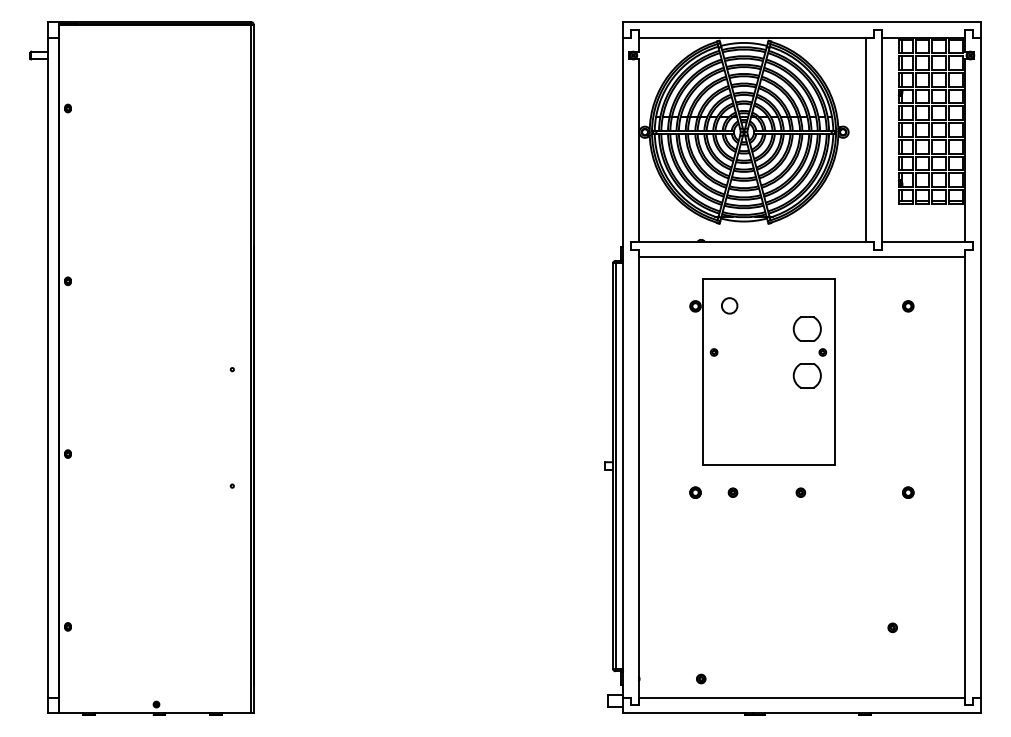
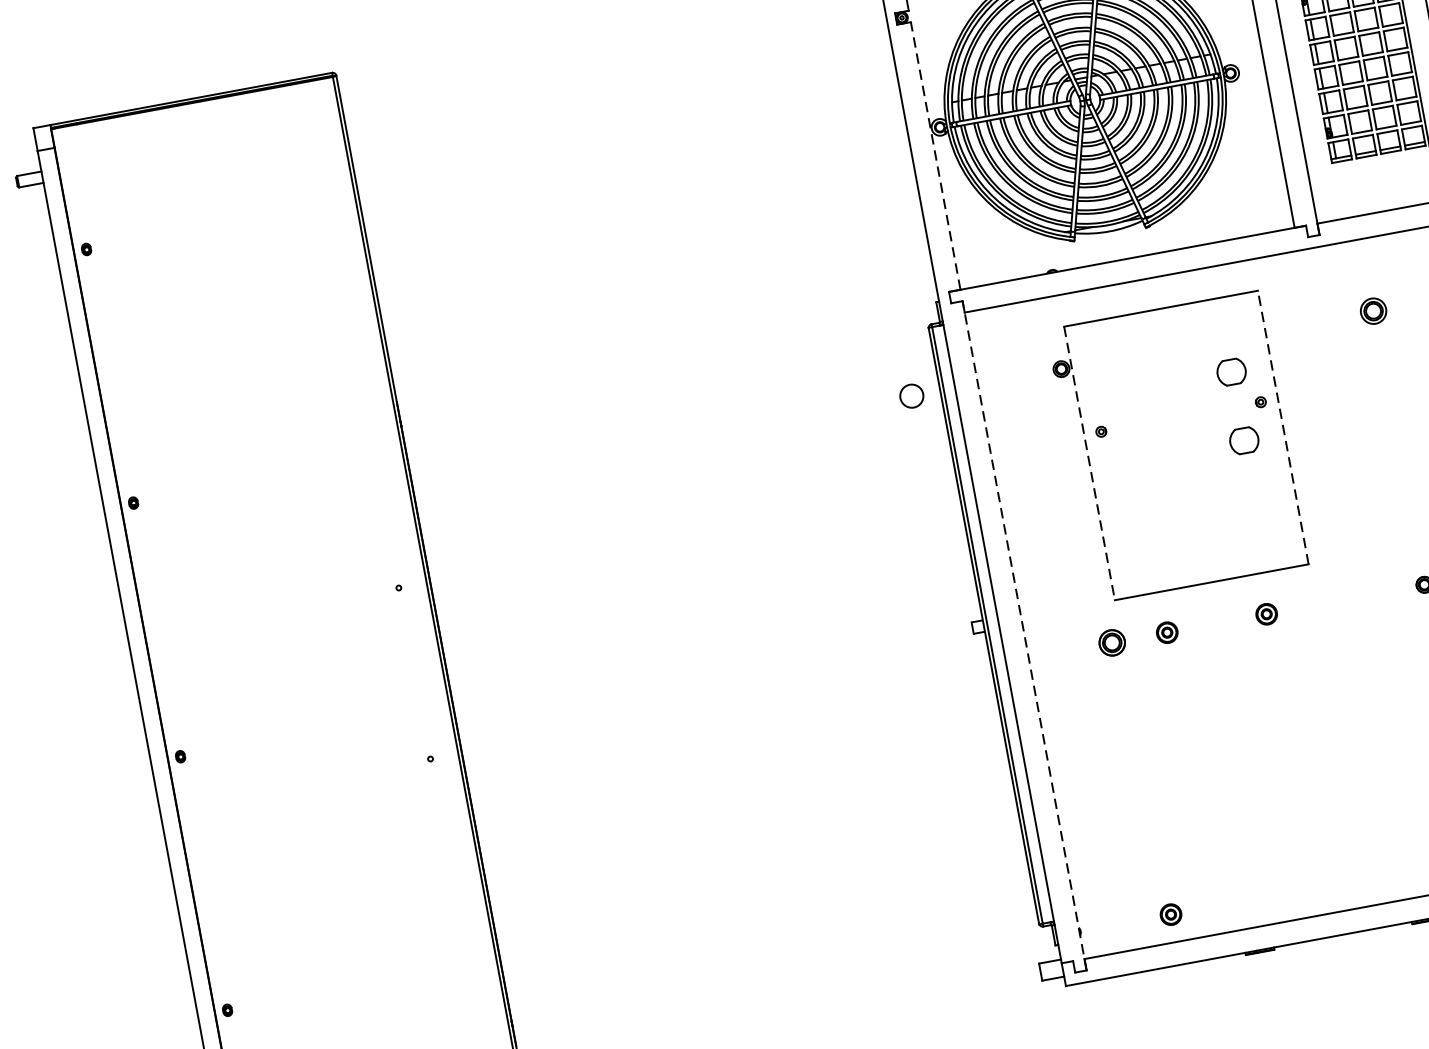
line: (638, 150) -> (935, 155), solid -> dashed
circle: (729, 305) -> (911, 395), moved
part: (908, 306) -> (1374, 311), size x1.6
part: (806, 328) -> (1230, 371), size x0.7
line: (834, 371) -> (1283, 426), solid -> dashed
line: (702, 372) -> (1089, 464), solid -> dashed
part: (806, 375) -> (1243, 440), size x0.7
line: (638, 477) -> (1024, 635), solid -> dashed
part: (695, 492) -> (1112, 642), size x1.6
part: (732, 492) -> (1166, 632), size x1.6
part: (800, 492) -> (1266, 613), size x1.6
part: (701, 678) -> (1171, 913), size x1.6

